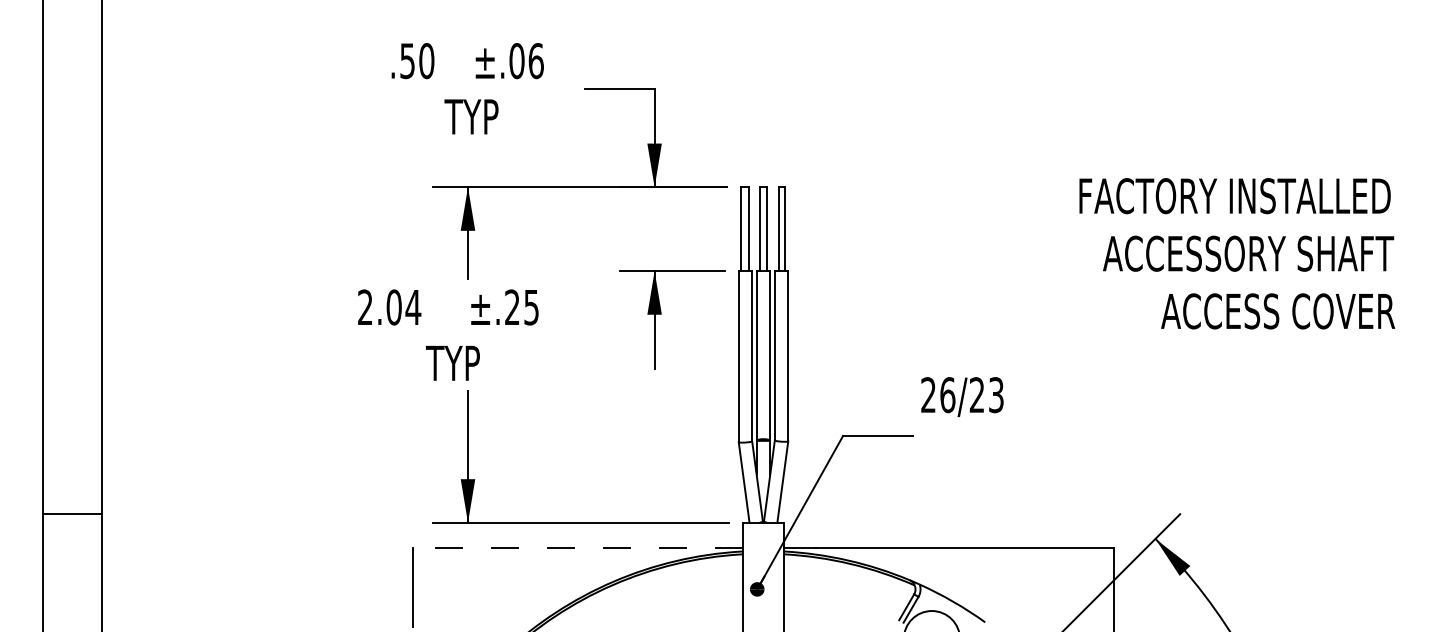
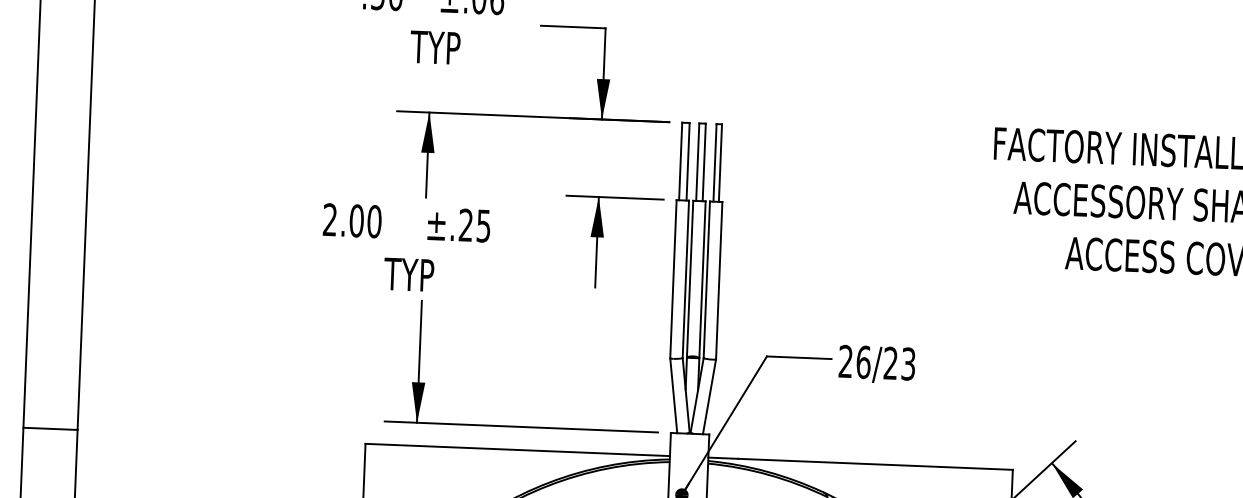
text: (413, 307) -> (374, 221), 2.04 -> 2.00
text: (962, 396) -> (877, 364), moved
line: (72, 514) -> (50, 429), moved
line: (578, 547) -> (518, 449), dashed -> solid

